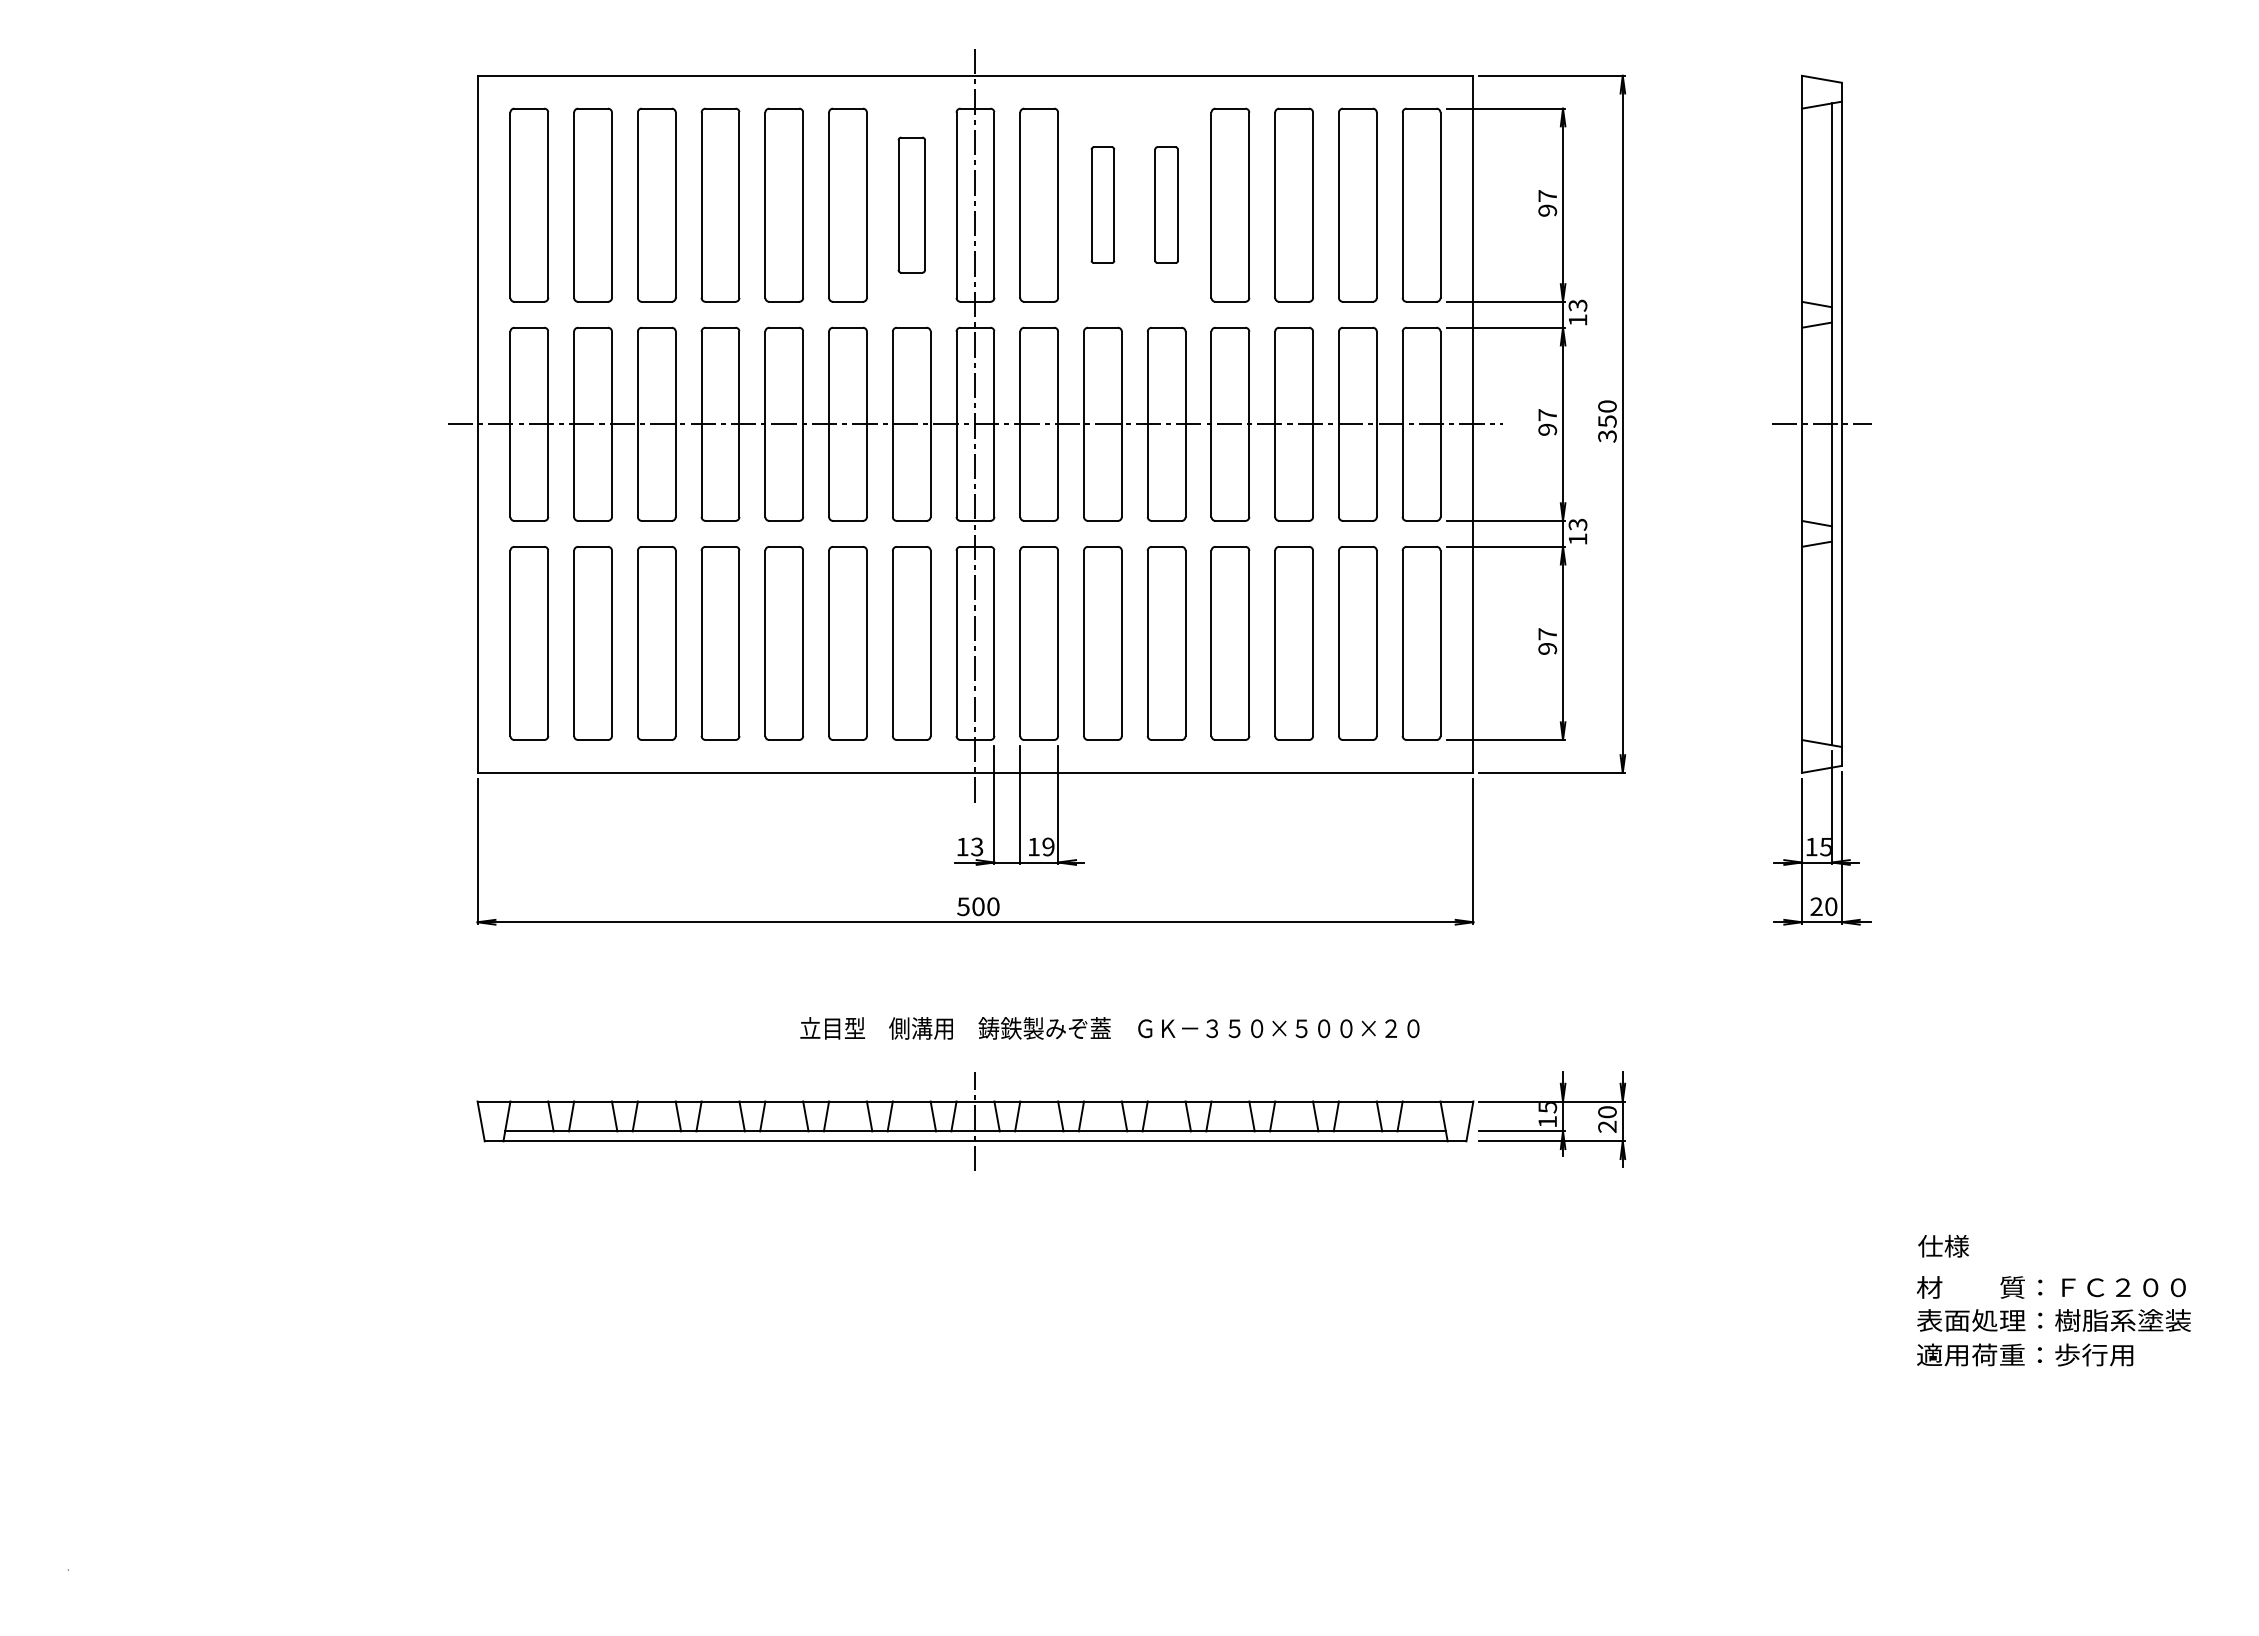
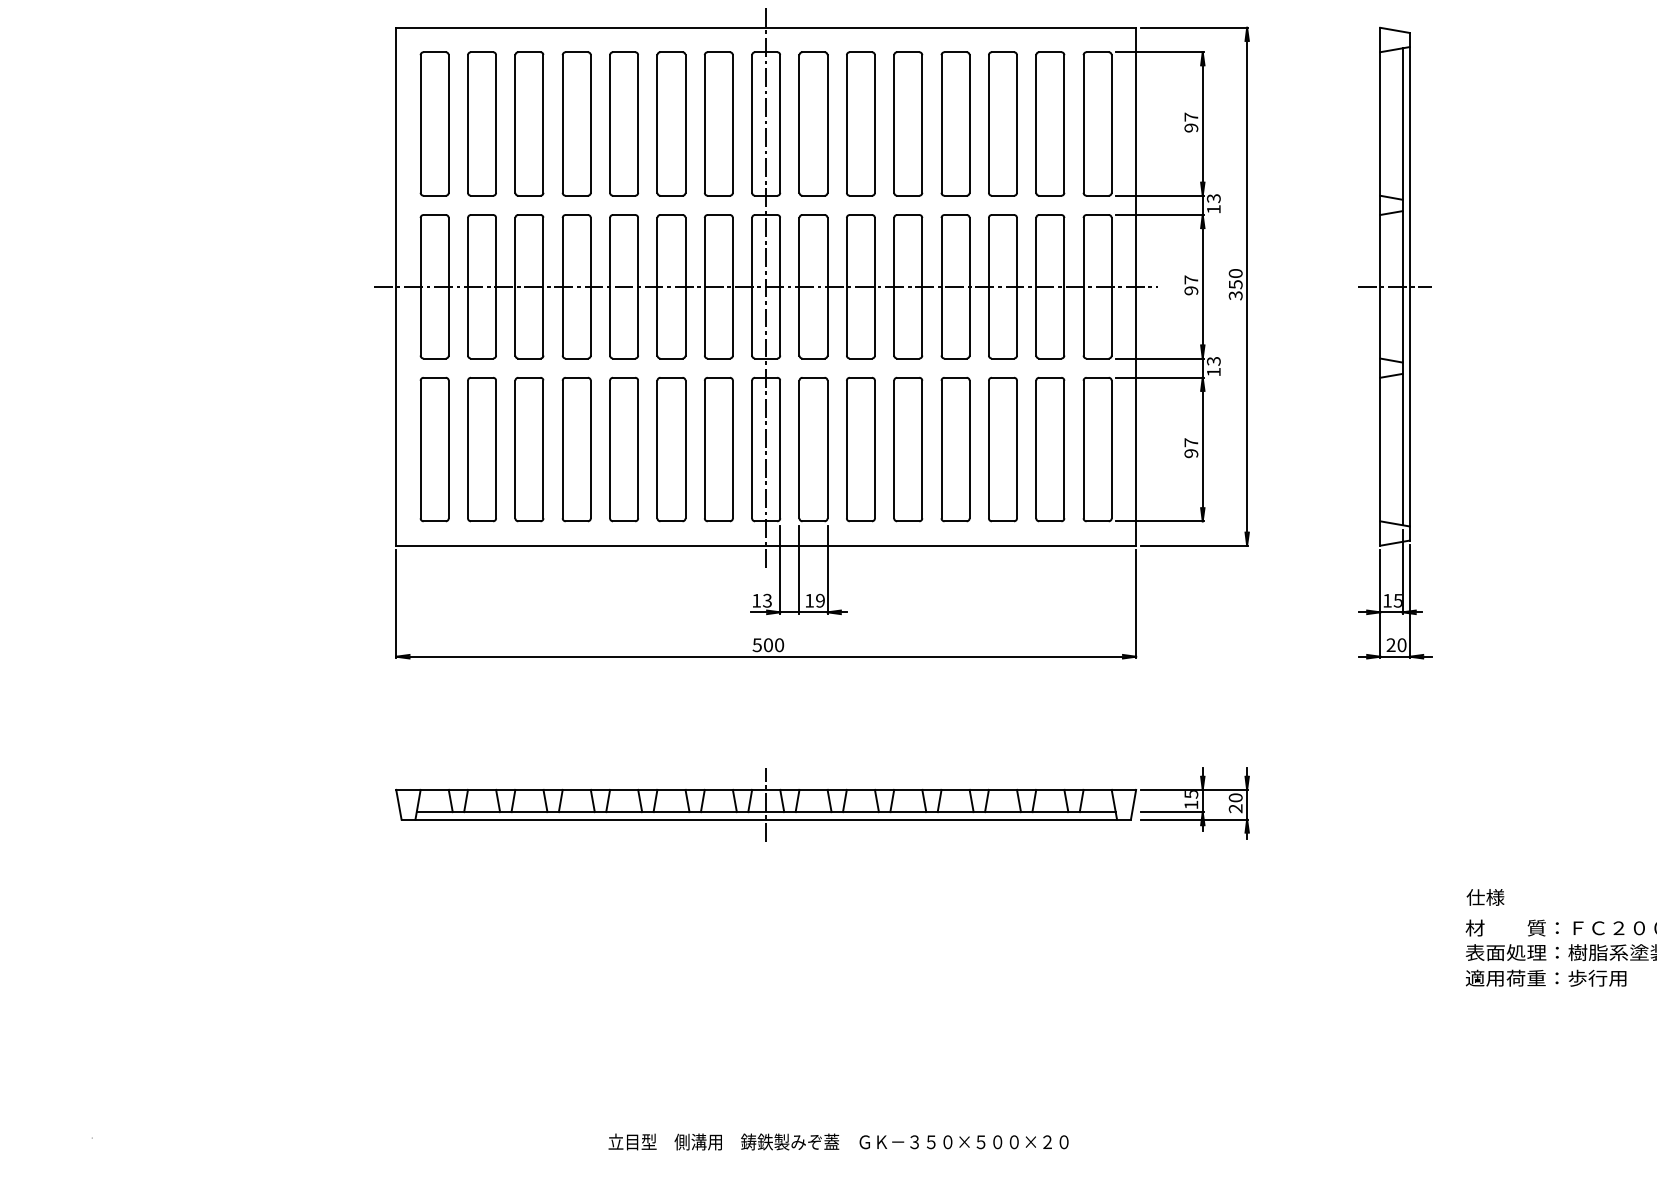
part: (911, 204) -> (718, 123), size x1.43
part: (1102, 204) -> (860, 123), size x1.67
part: (1166, 204) -> (908, 123), size x1.67
text: (1109, 1028) -> (838, 1142), moved

